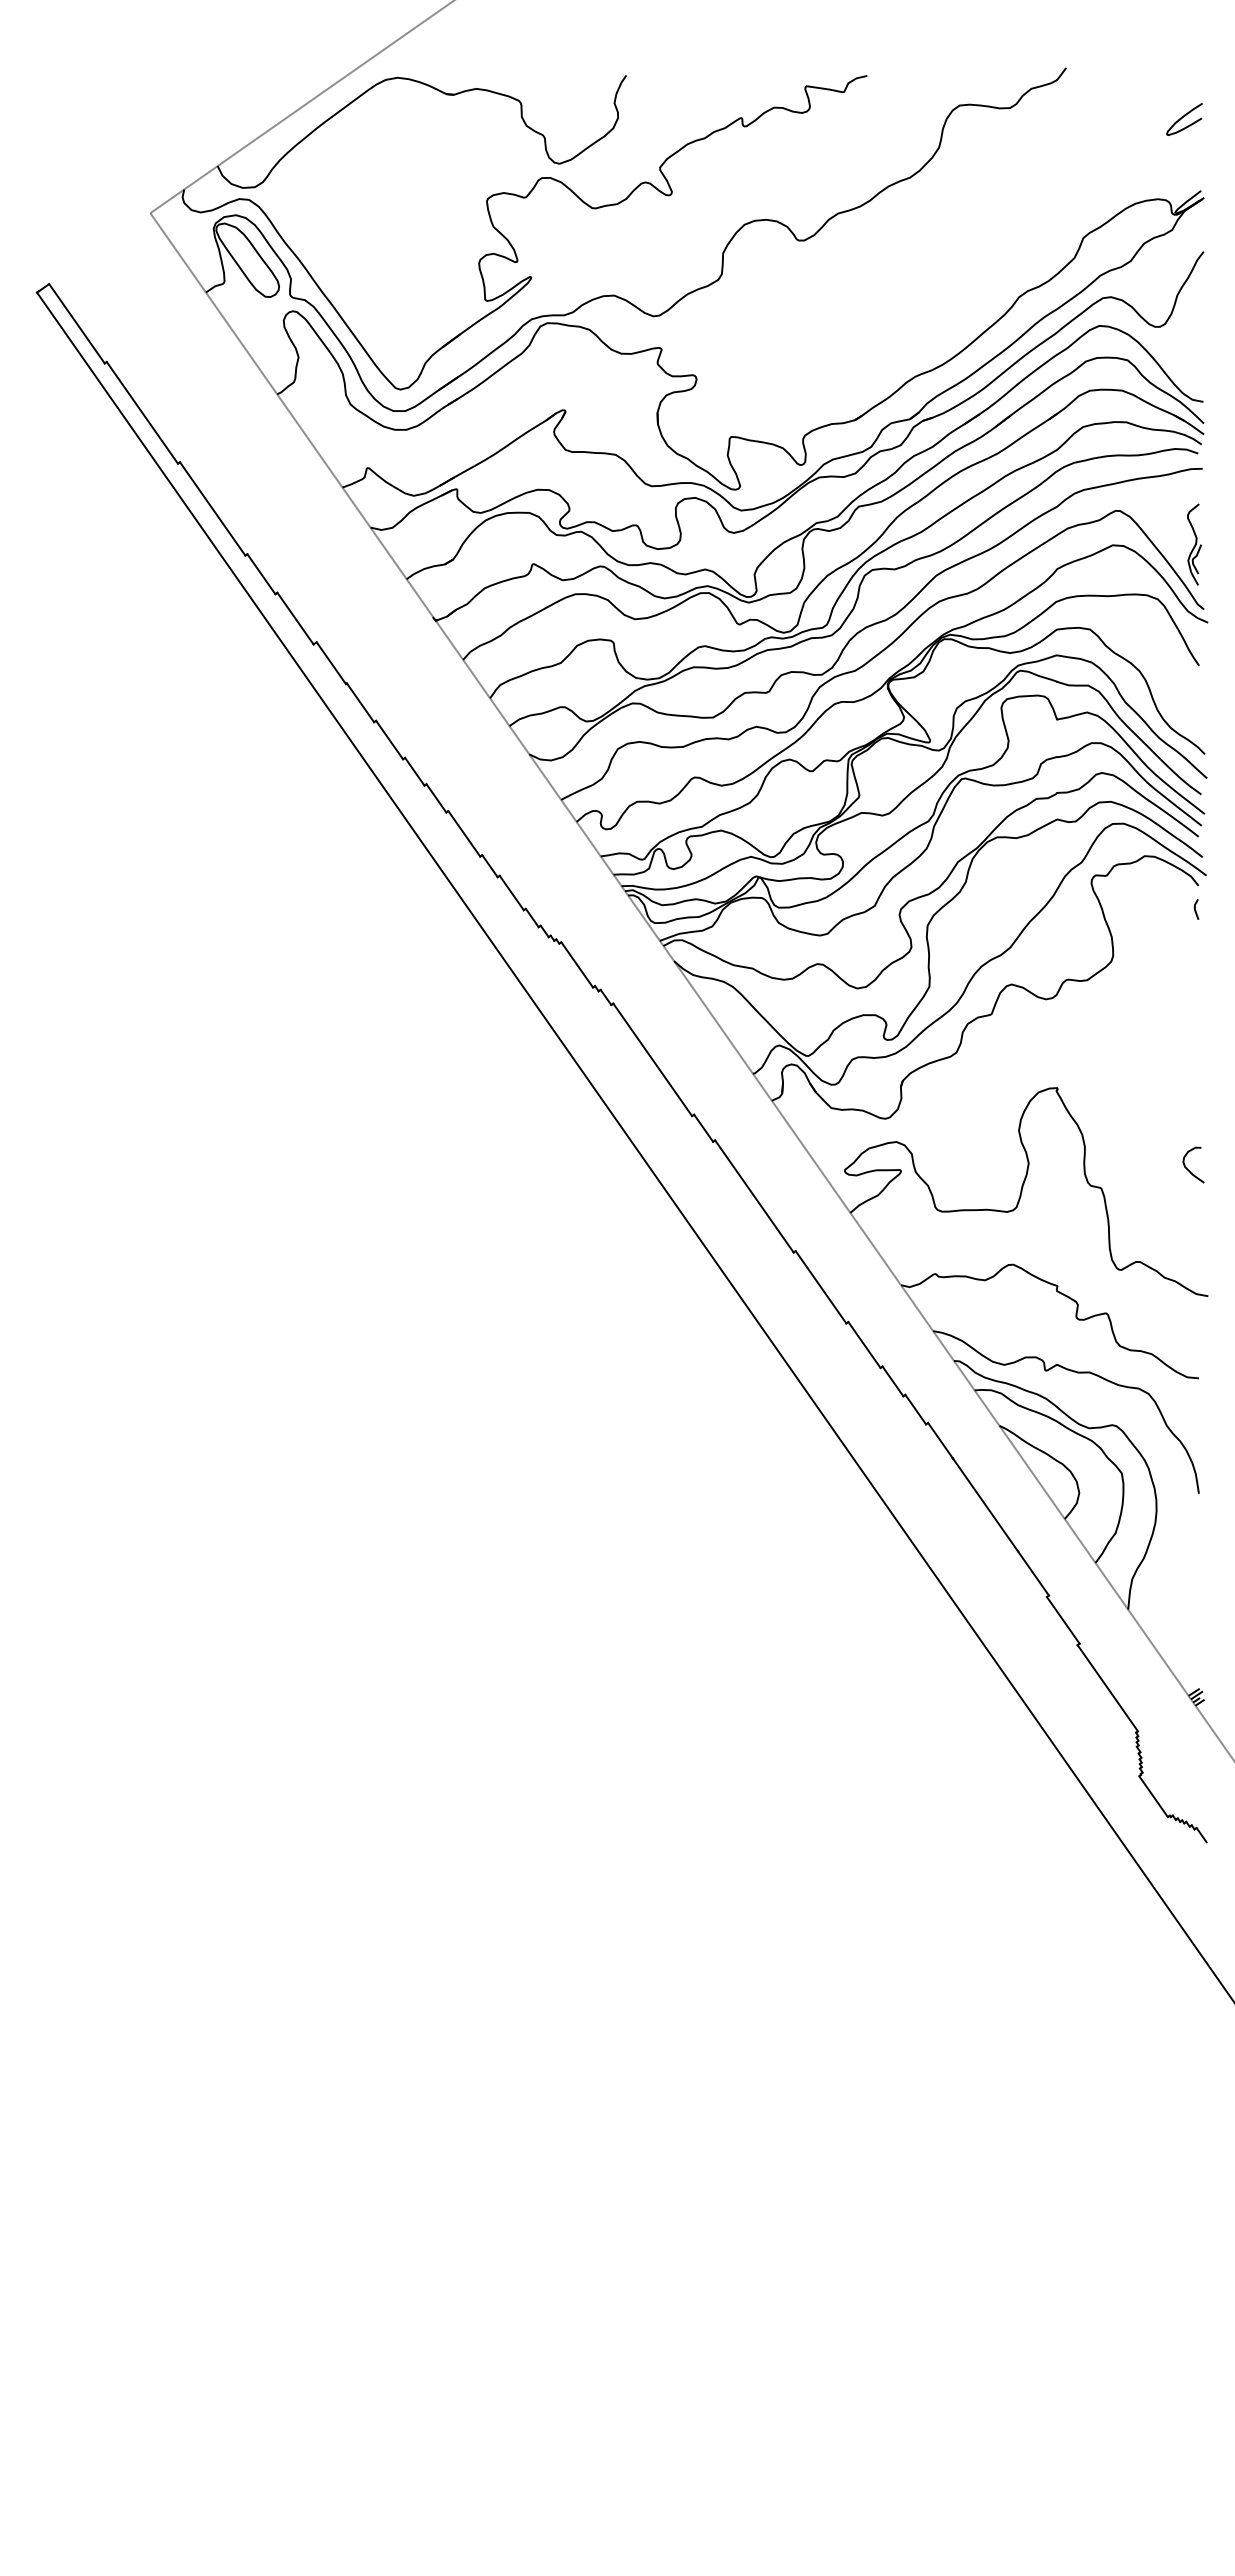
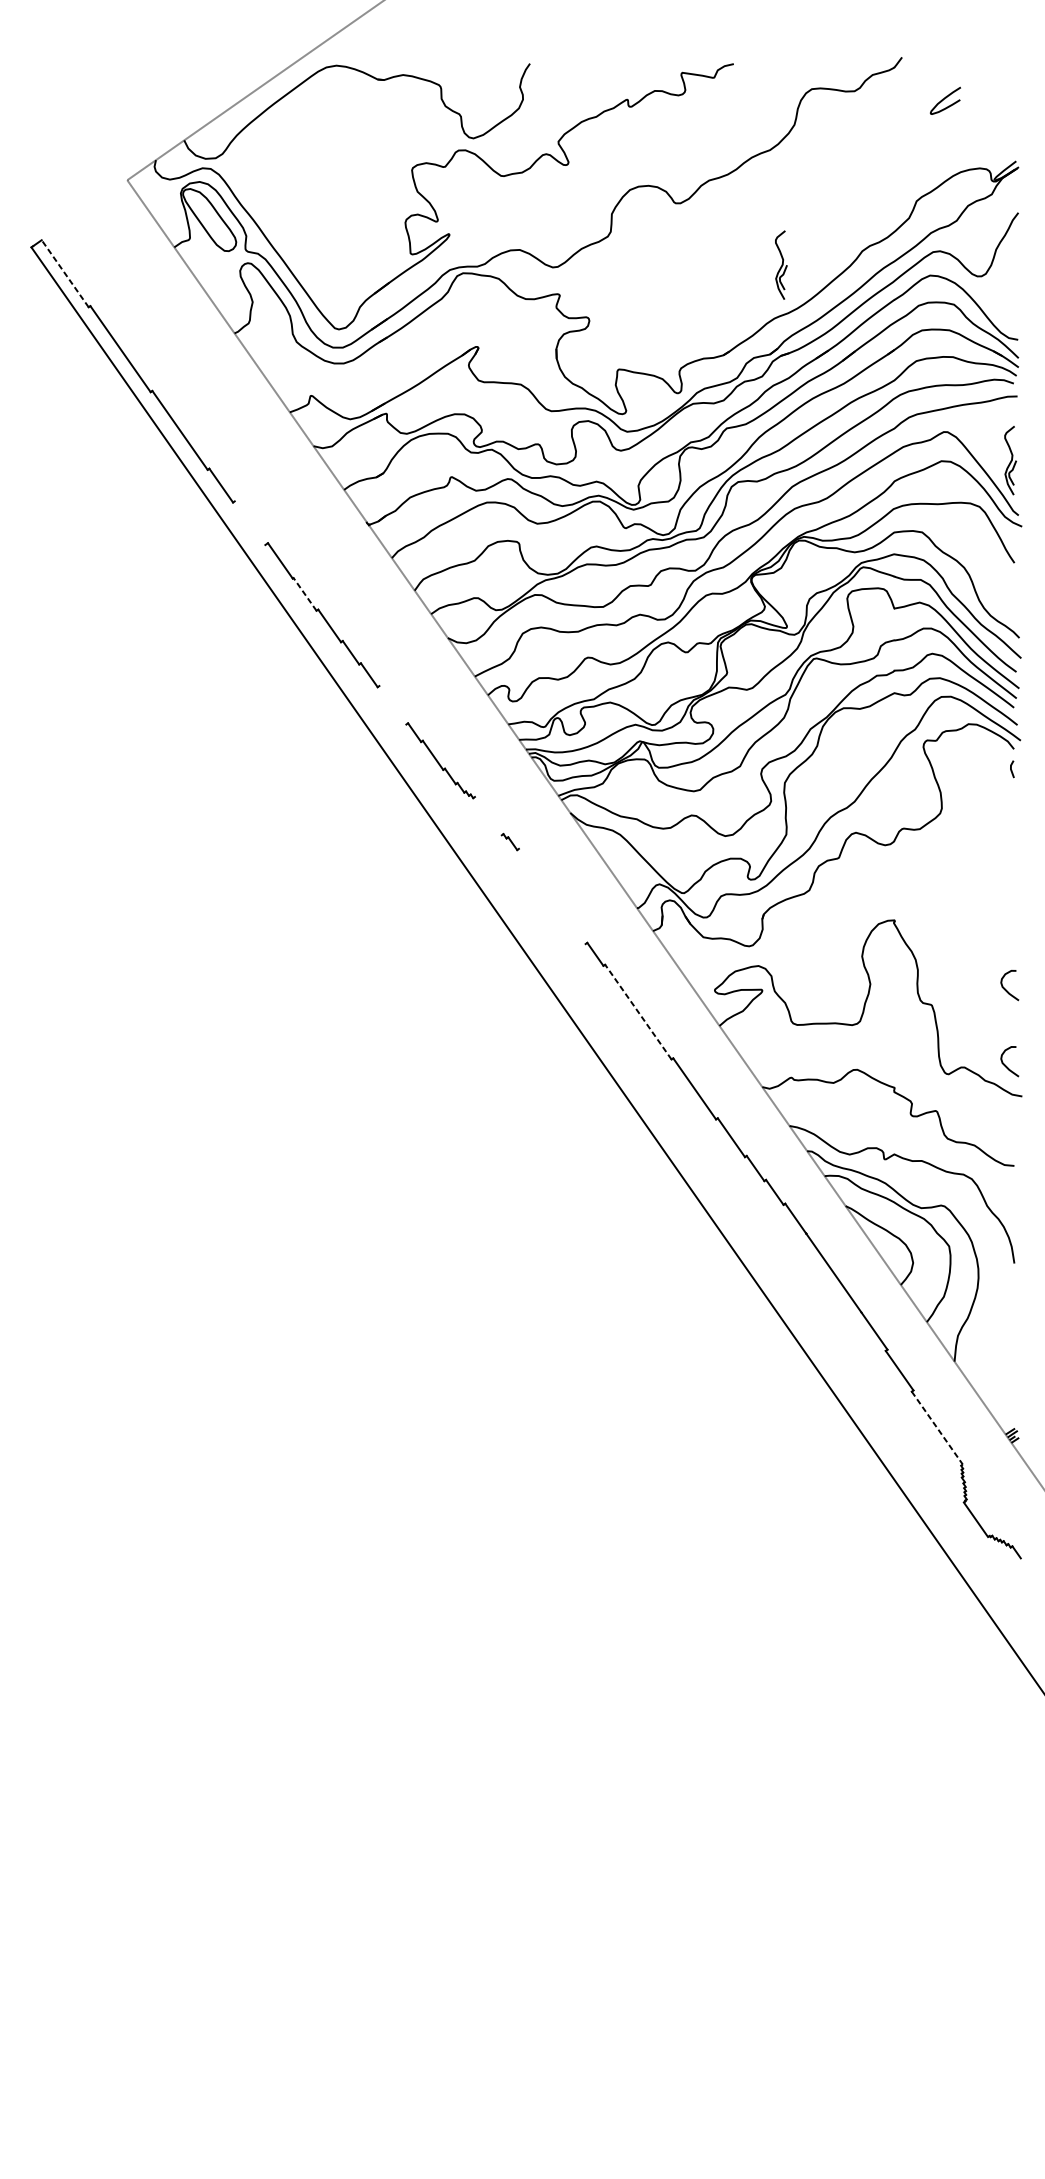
curve: (1183, 117) -> (944, 99), moved
part: (923, 313) -> (781, 265), added
line: (76, 323) -> (64, 273), solid -> dashed
line: (295, 618) -> (250, 523), removed
line: (360, 702) -> (305, 594), solid -> dashed
line: (464, 833) -> (393, 704), removed
line: (577, 964) -> (488, 815), removed
line: (652, 1059) -> (552, 896), removed
line: (754, 1196) -> (638, 1012), solid -> dashed
curve: (1188, 1259) -> (1005, 1065), added
line: (1107, 1688) -> (937, 1428), solid -> dashed

